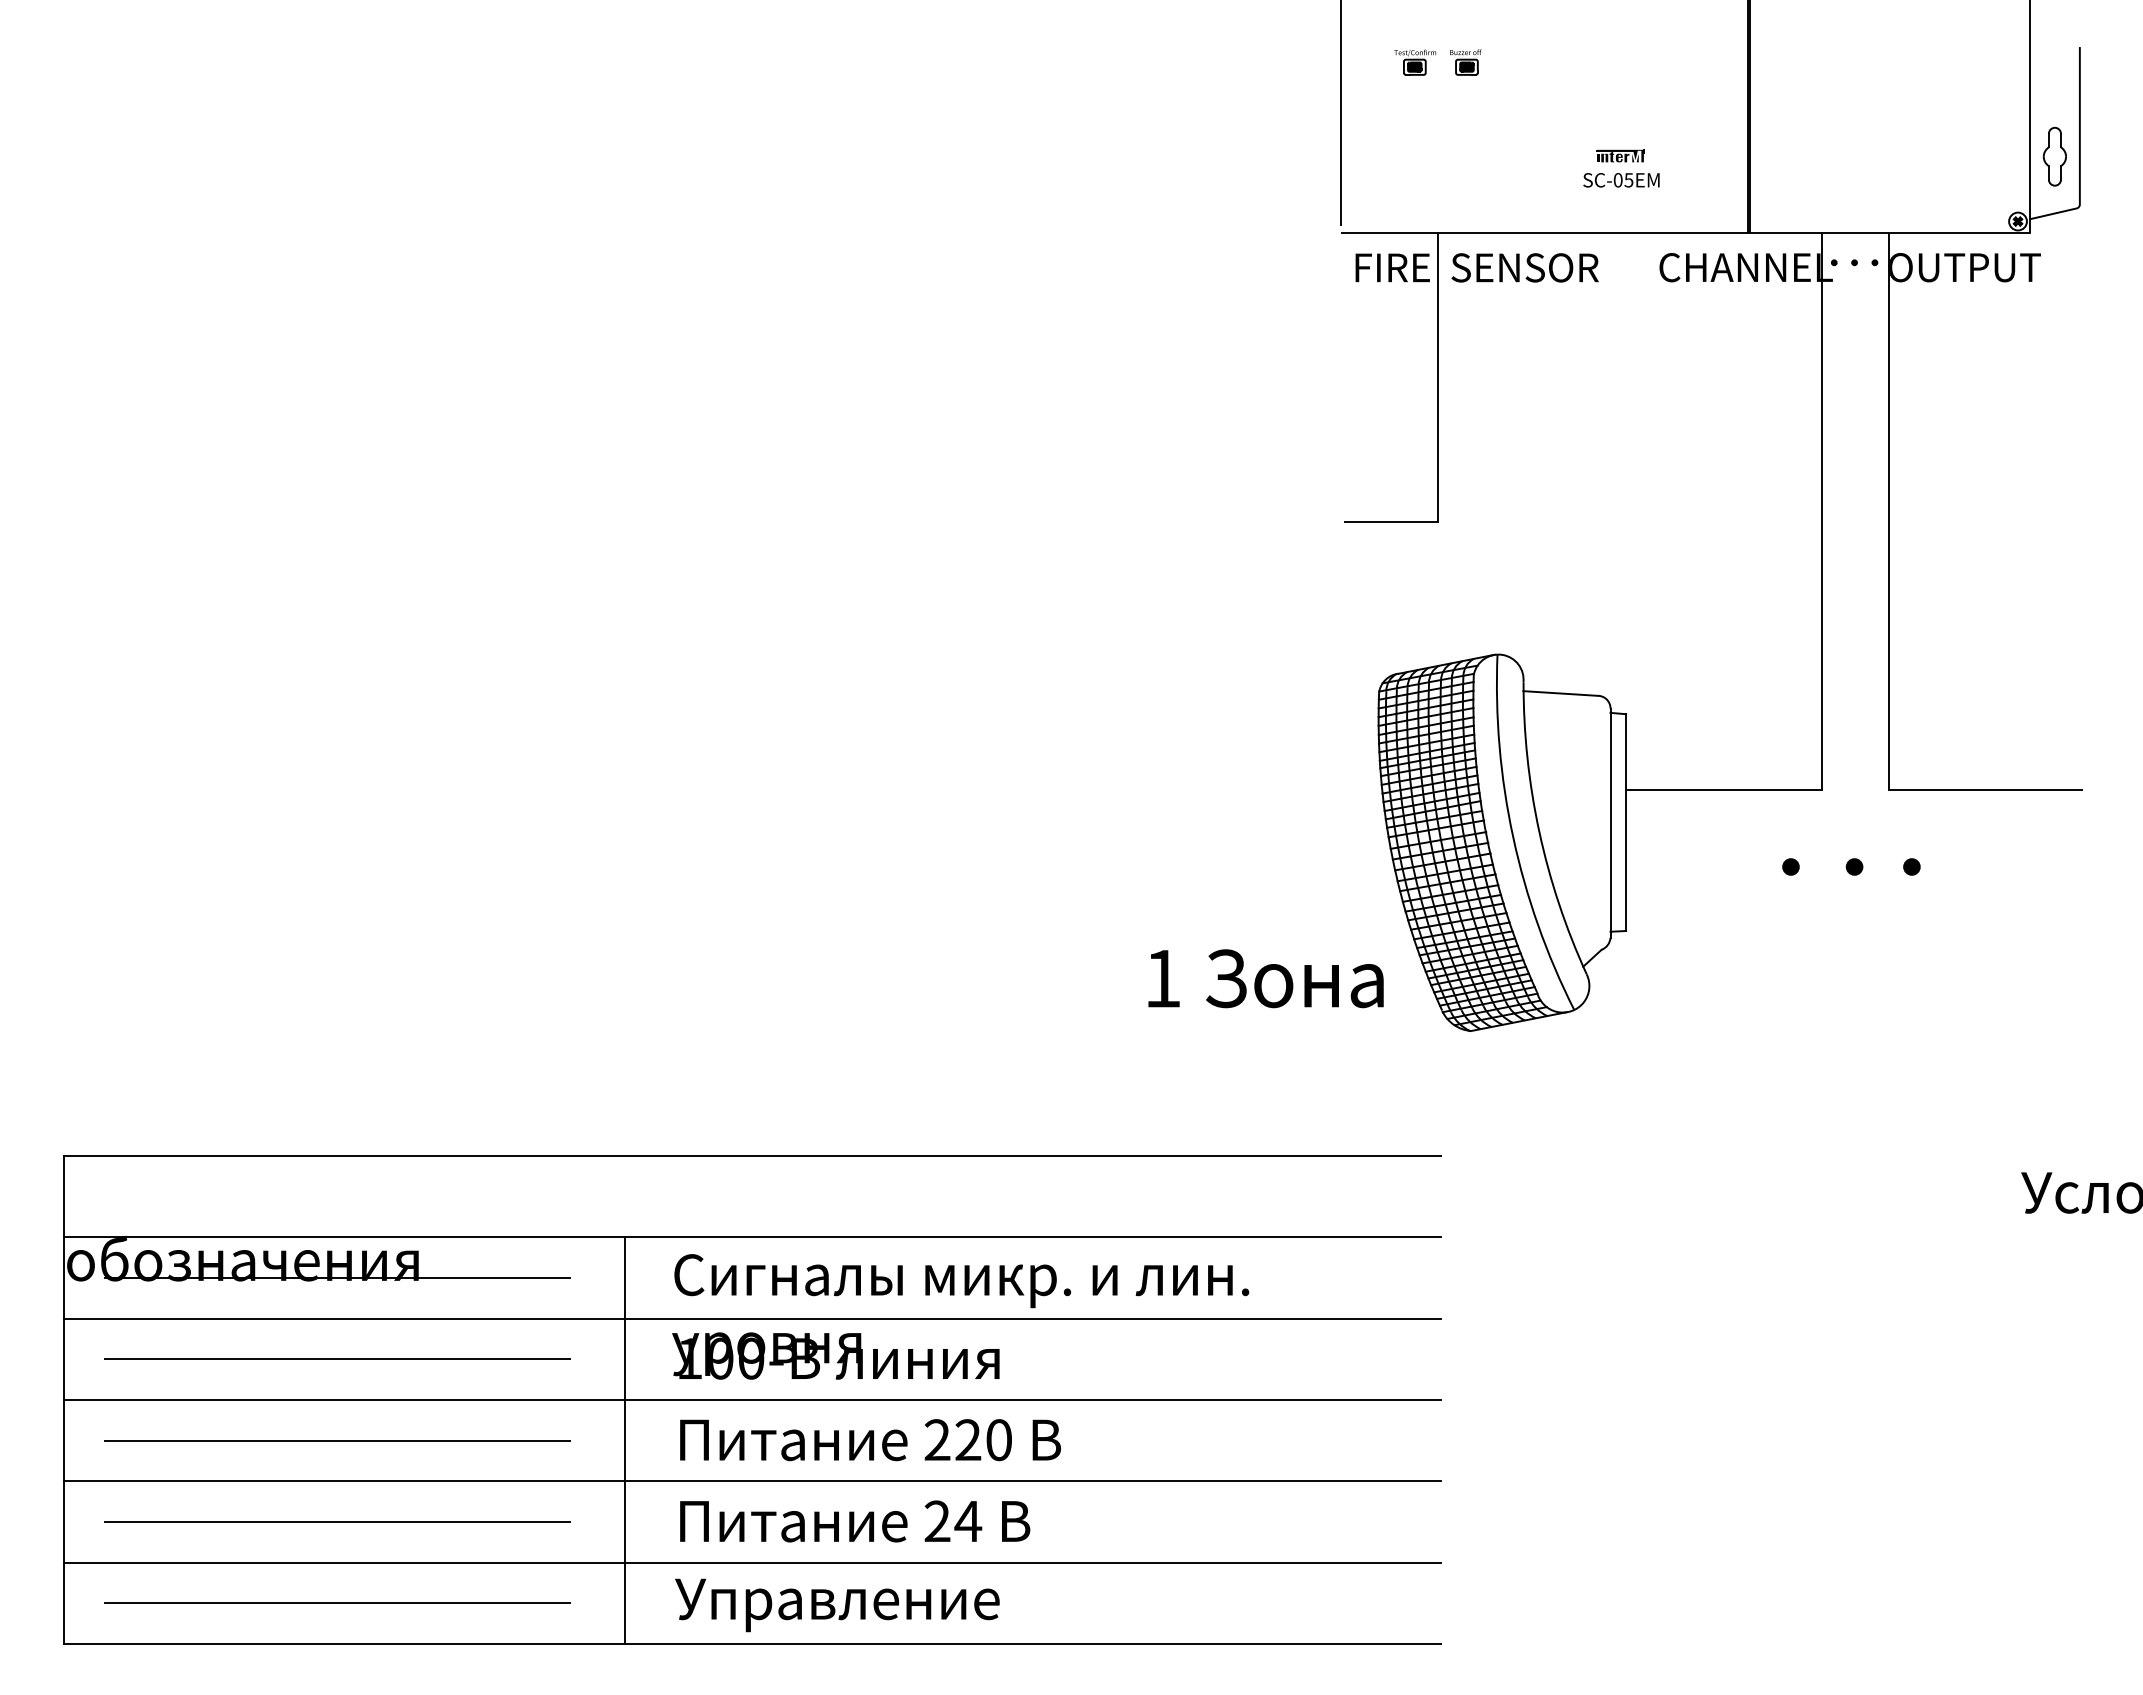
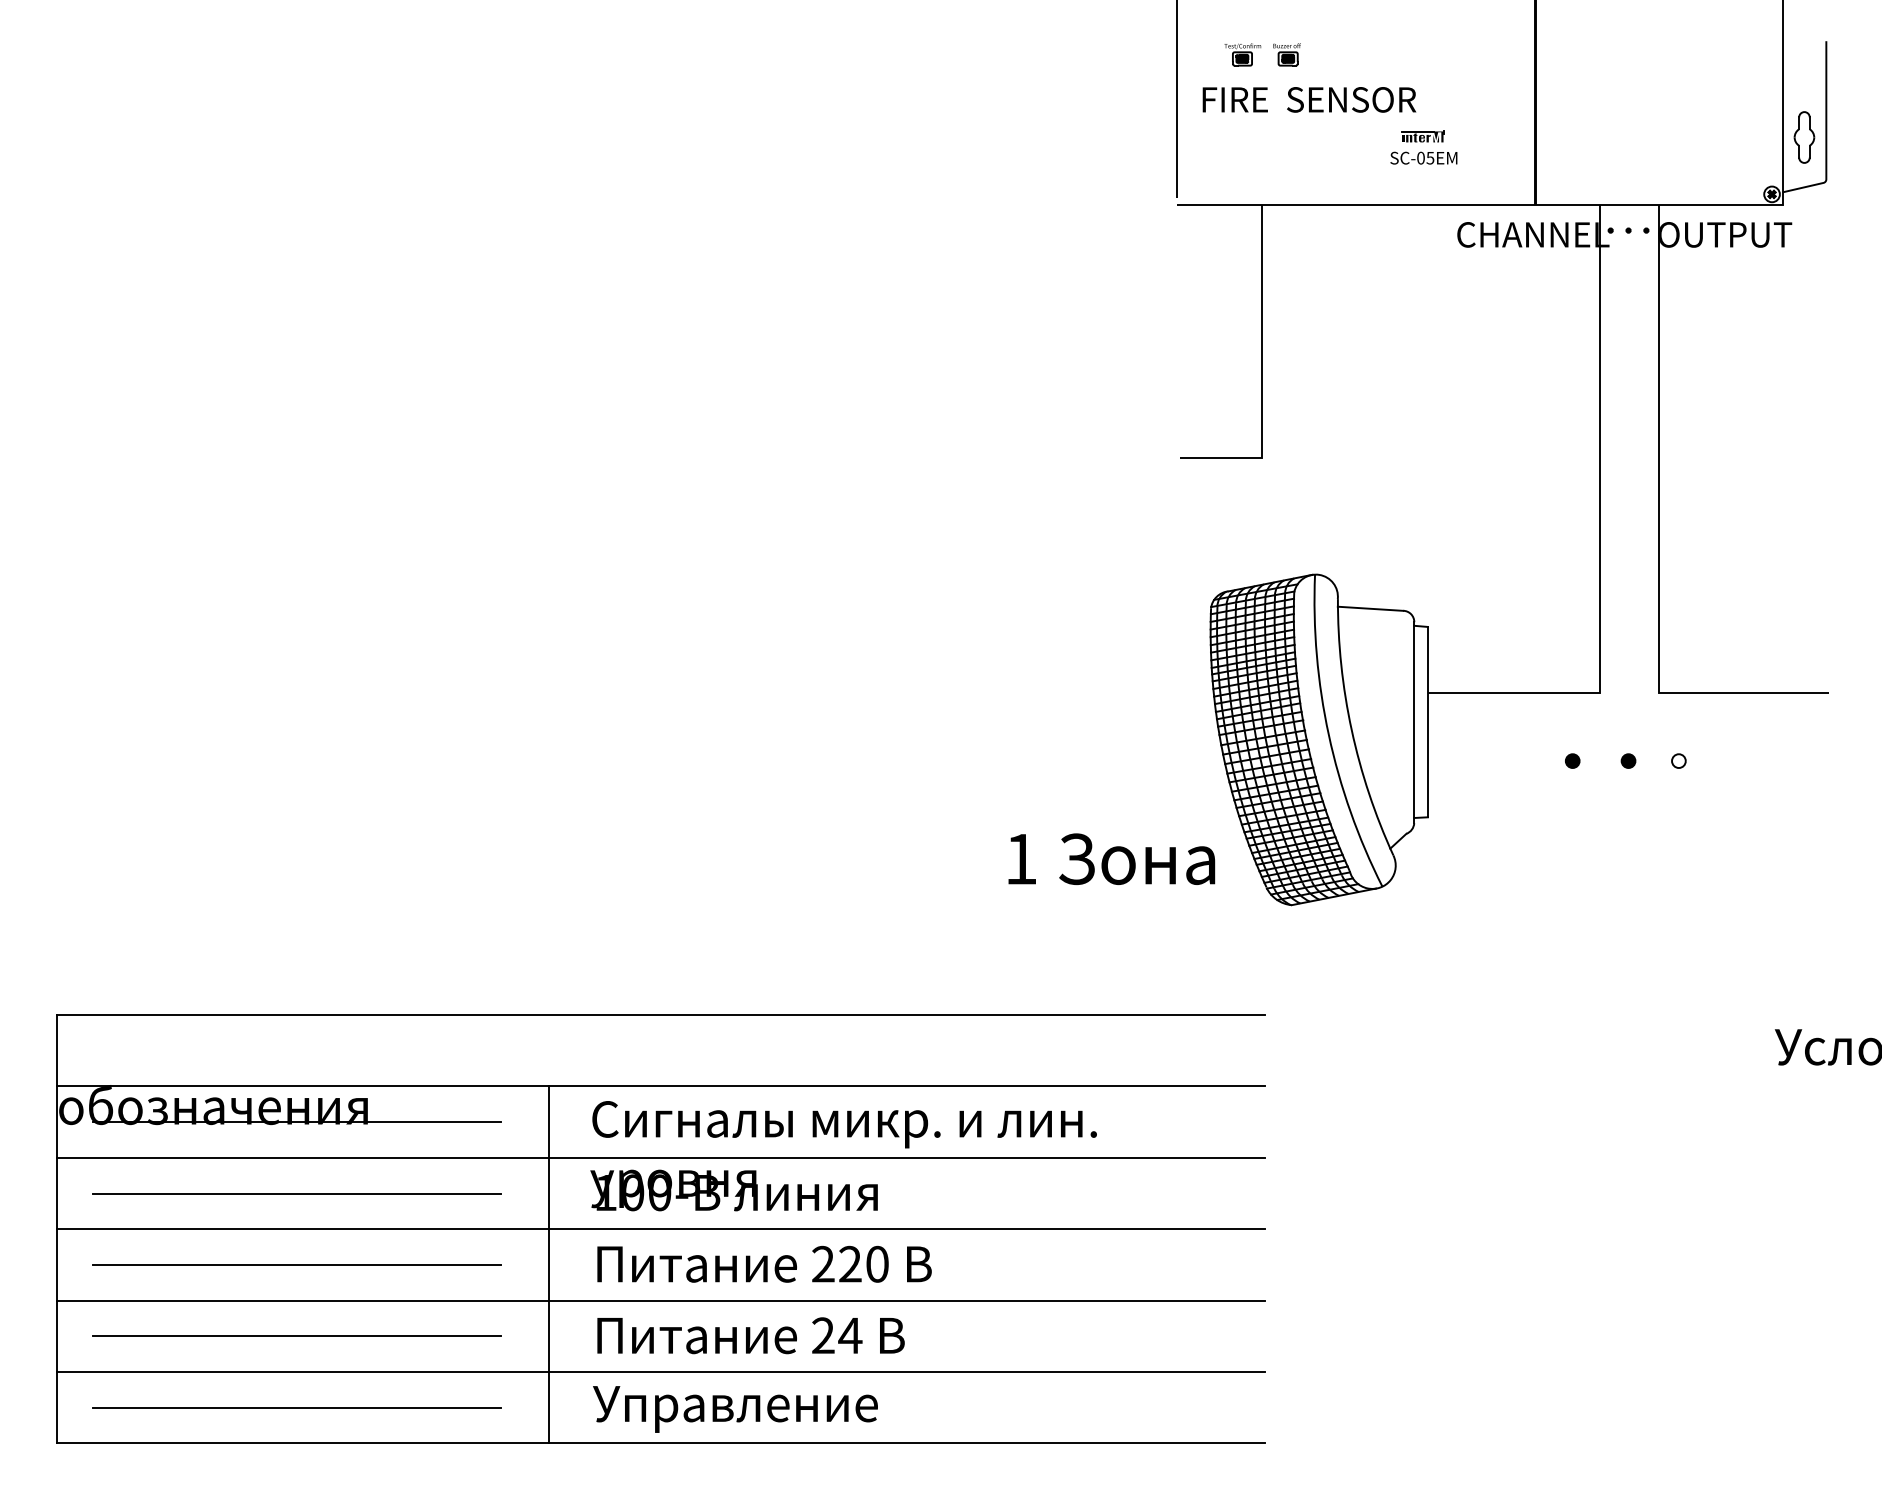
text: (1476, 267) -> (1308, 99), moved
fill: (1911, 866) -> (1678, 760), removed

